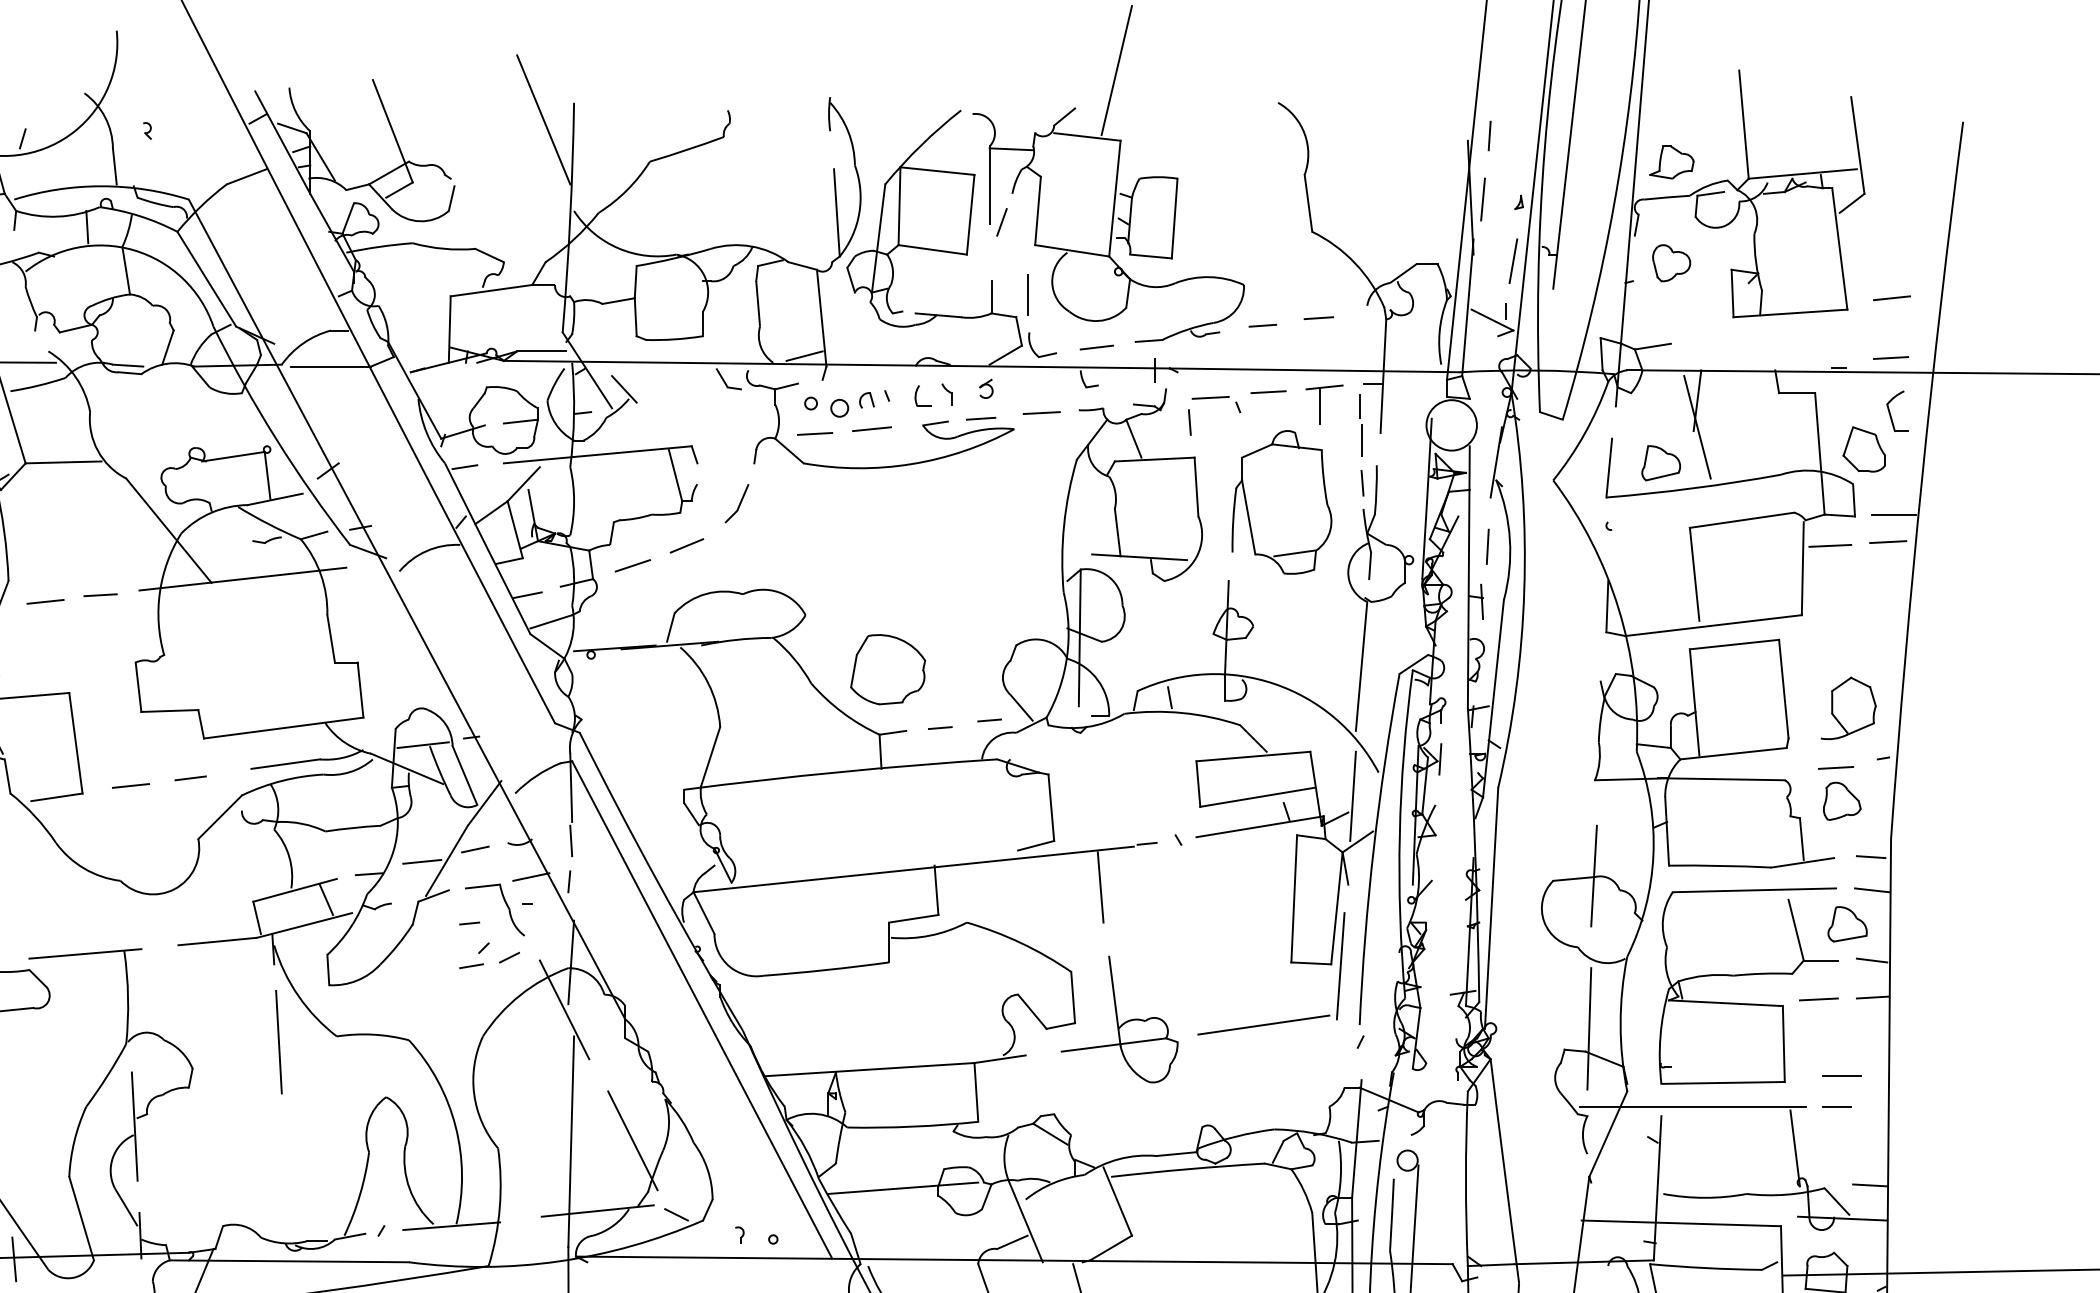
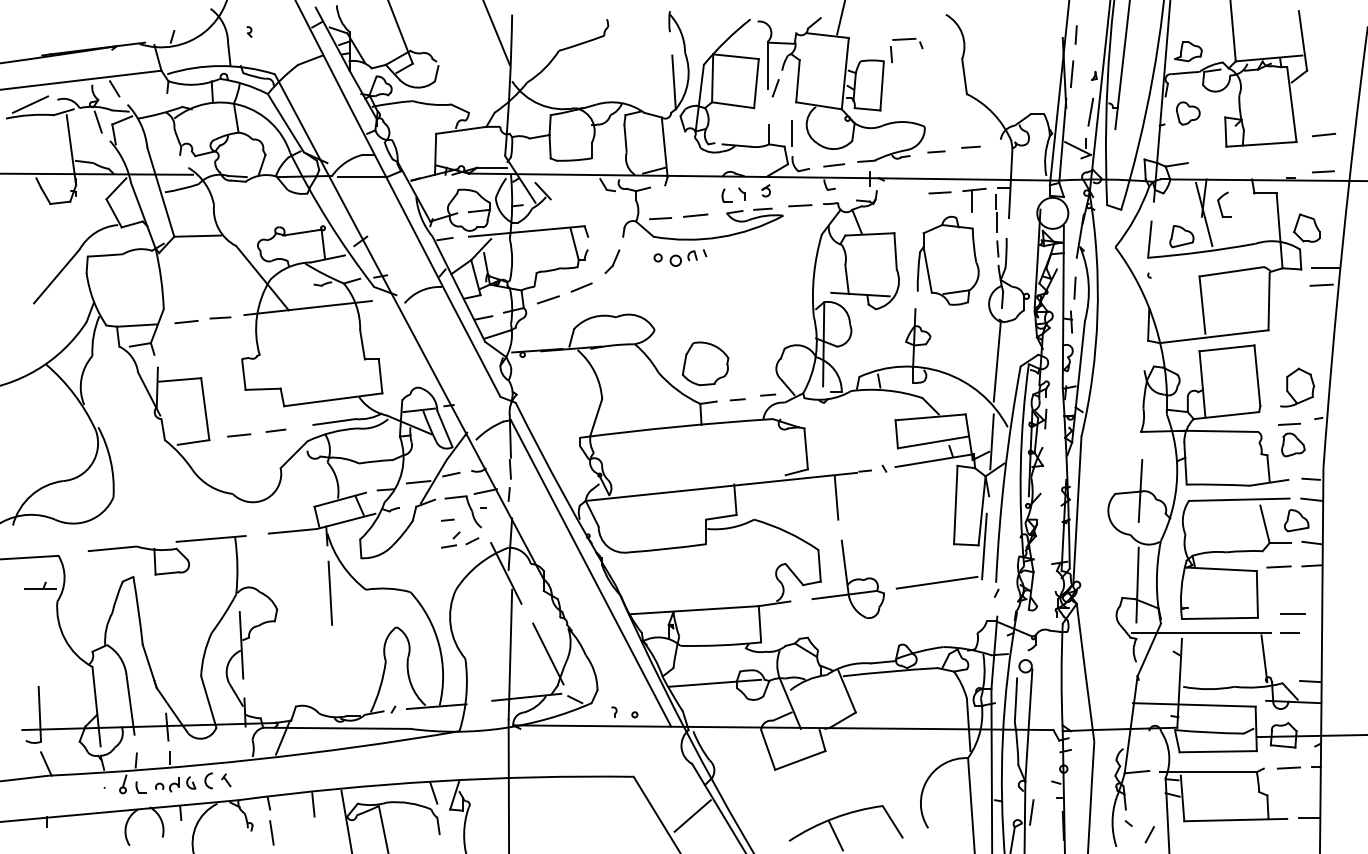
part: (1214, 399) -> (906, 40), moved
part: (847, 402) -> (680, 257), moved
part: (1897, 411) -> (1224, 204), moved
line: (1829, 545) -> (1285, 287), removed

